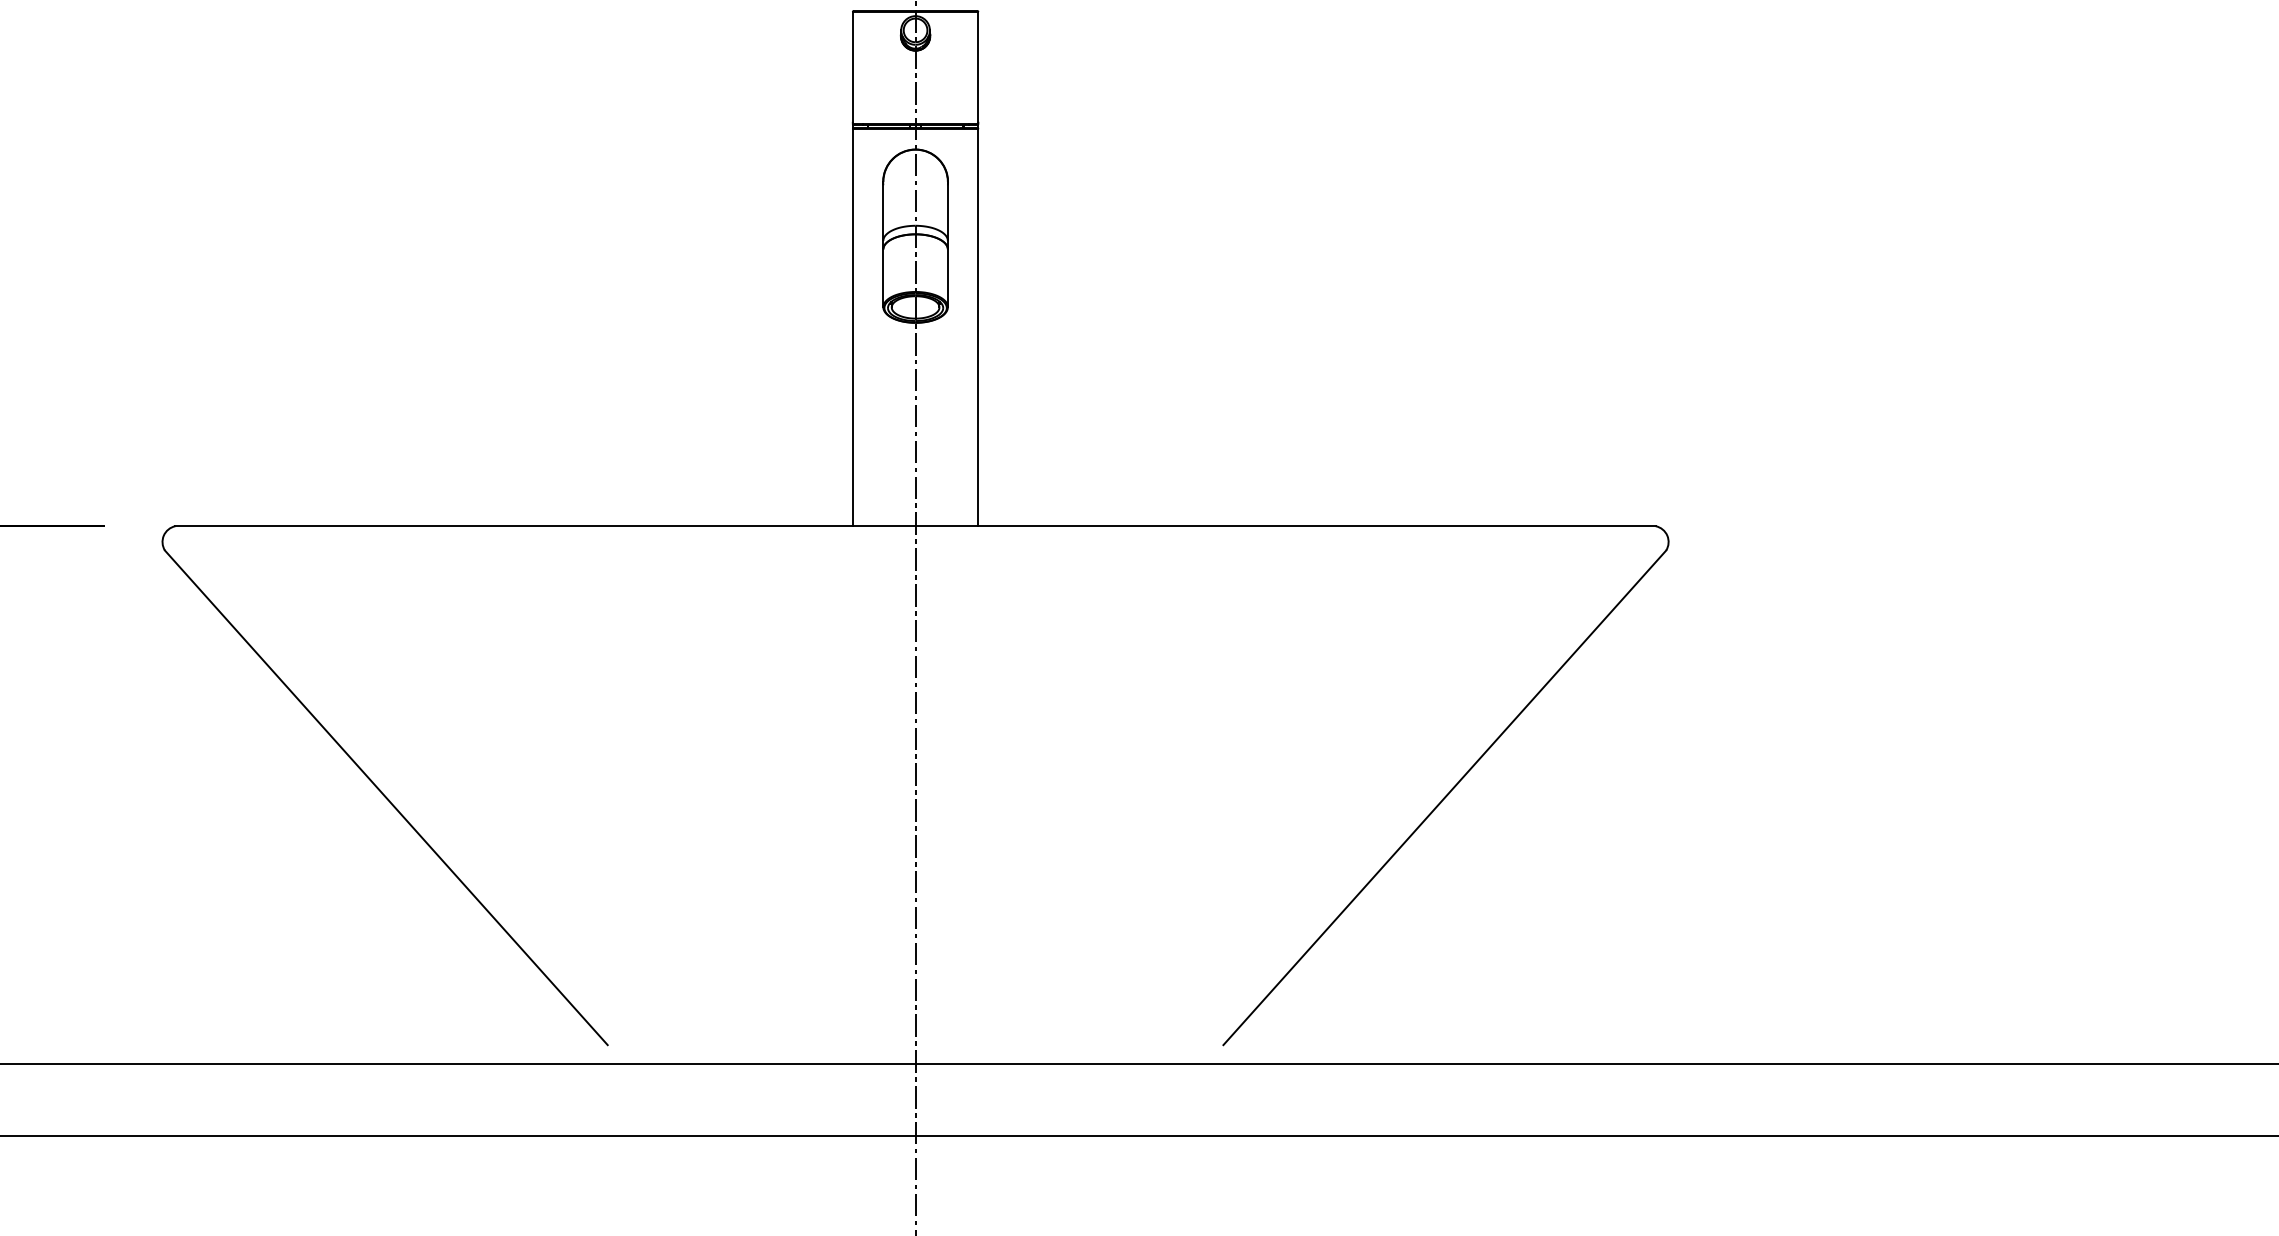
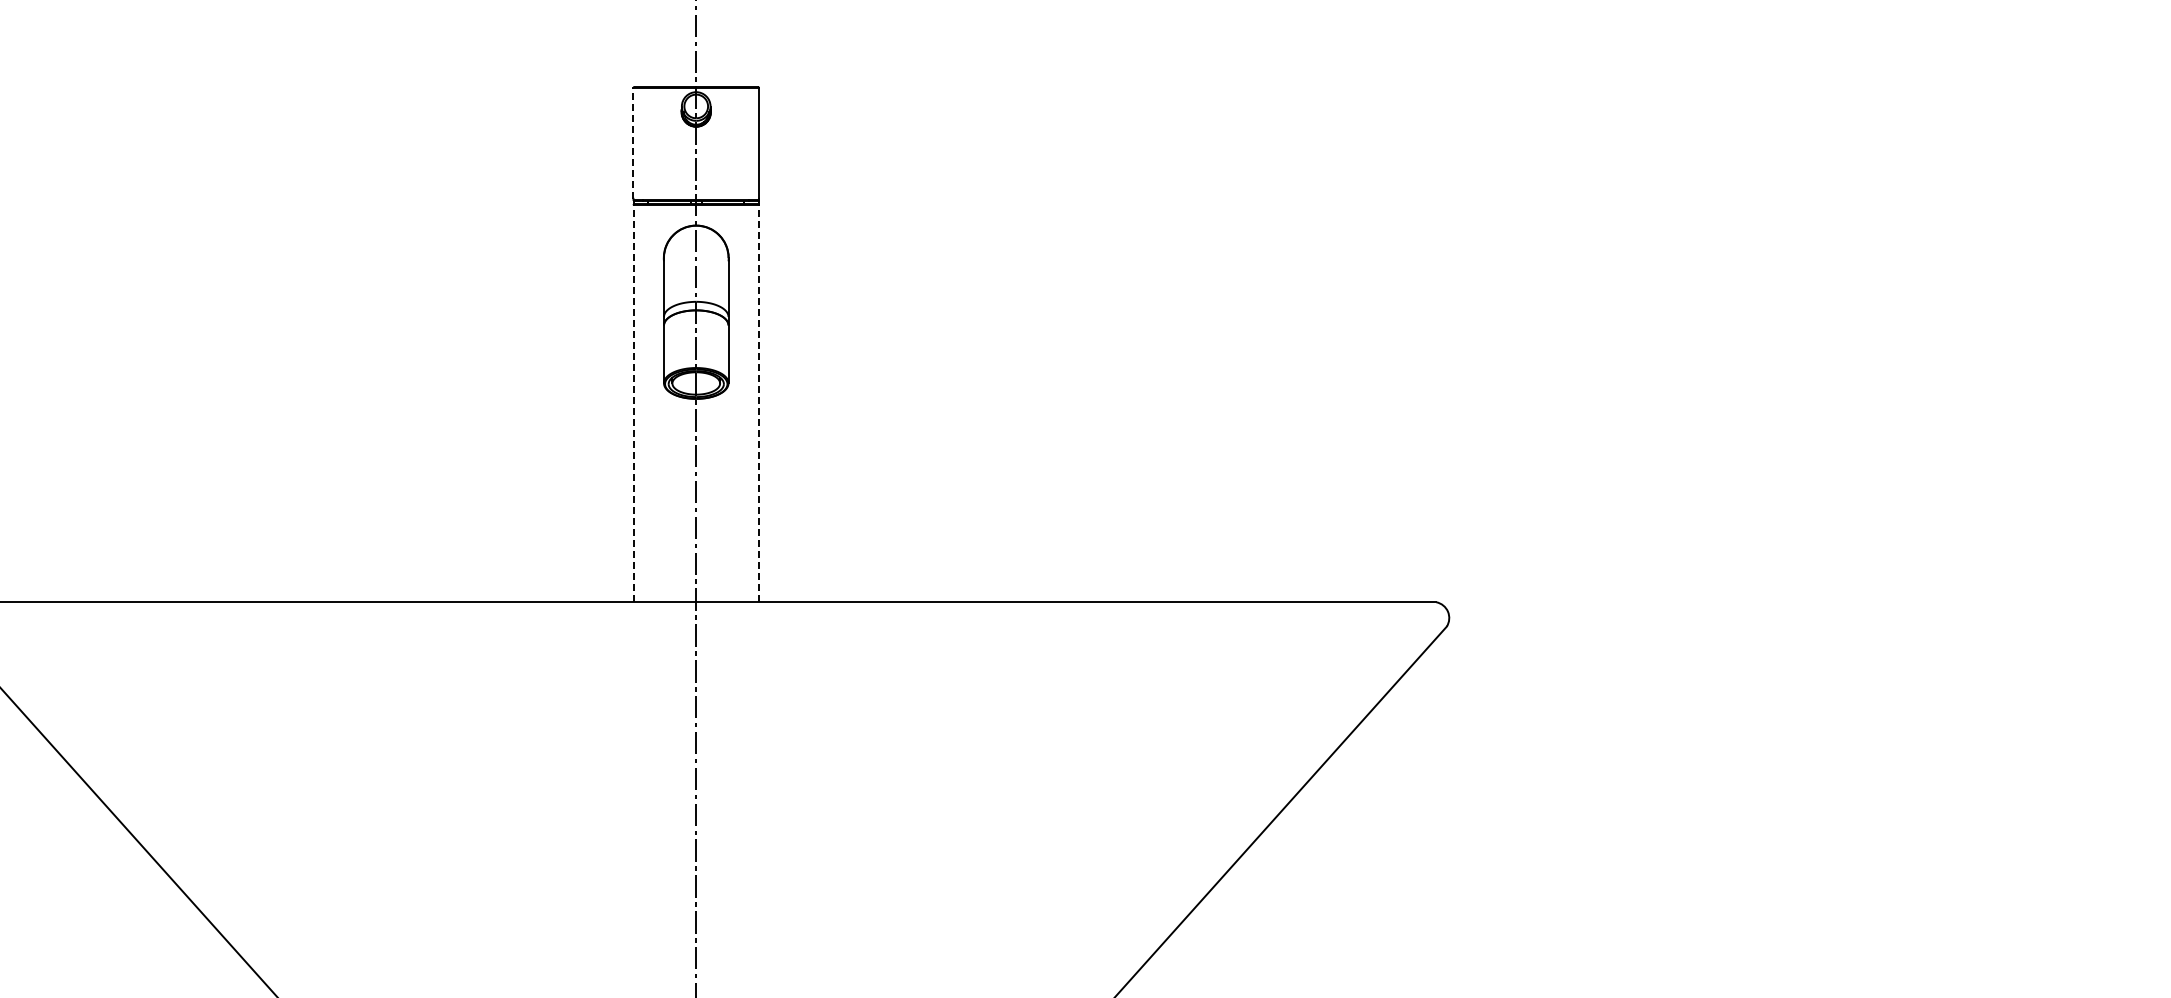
line: (852, 66) -> (633, 142), solid -> dashed
line: (852, 327) -> (633, 403), solid -> dashed
line: (978, 327) -> (759, 403), solid -> dashed

